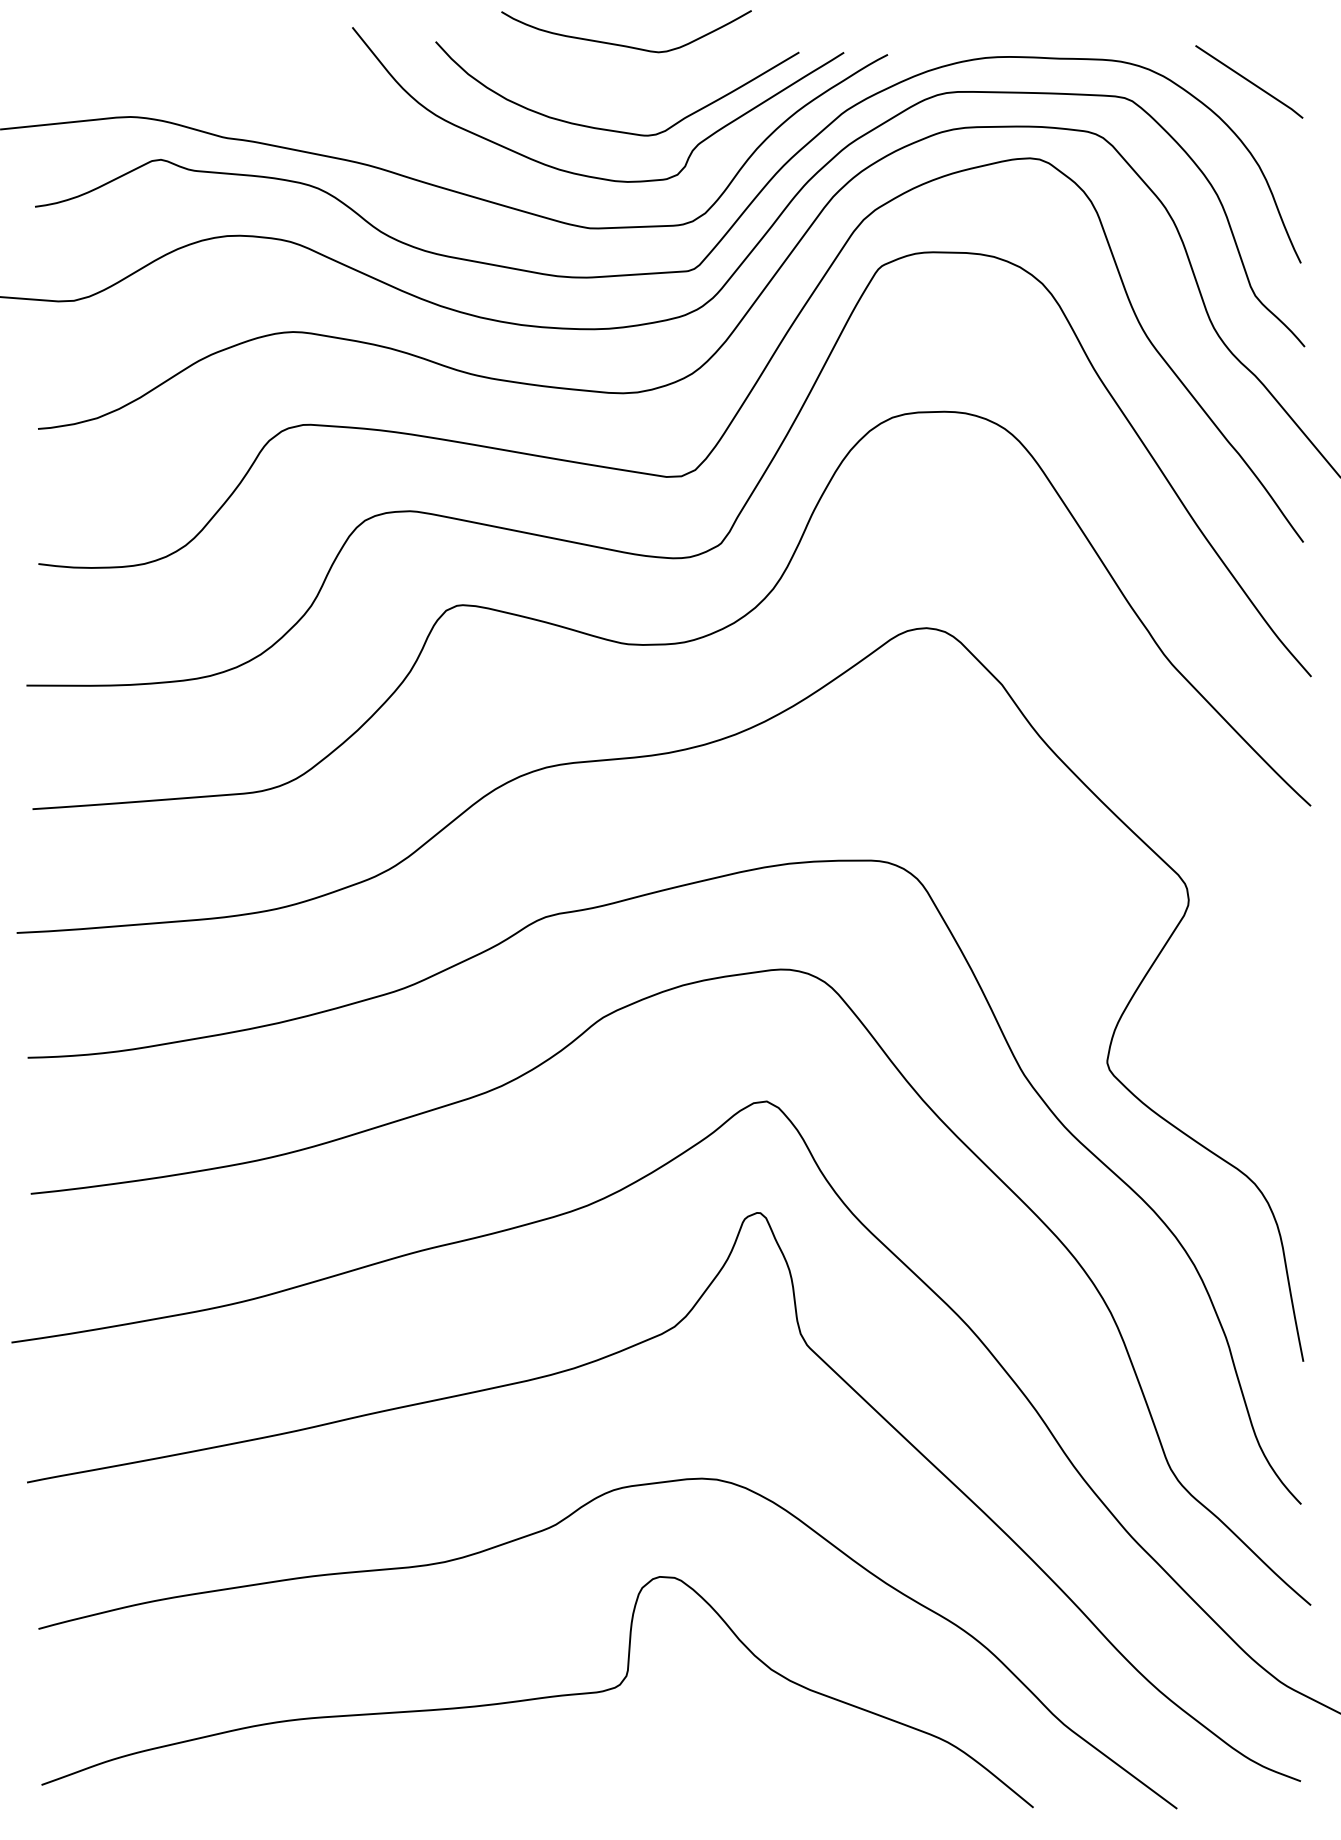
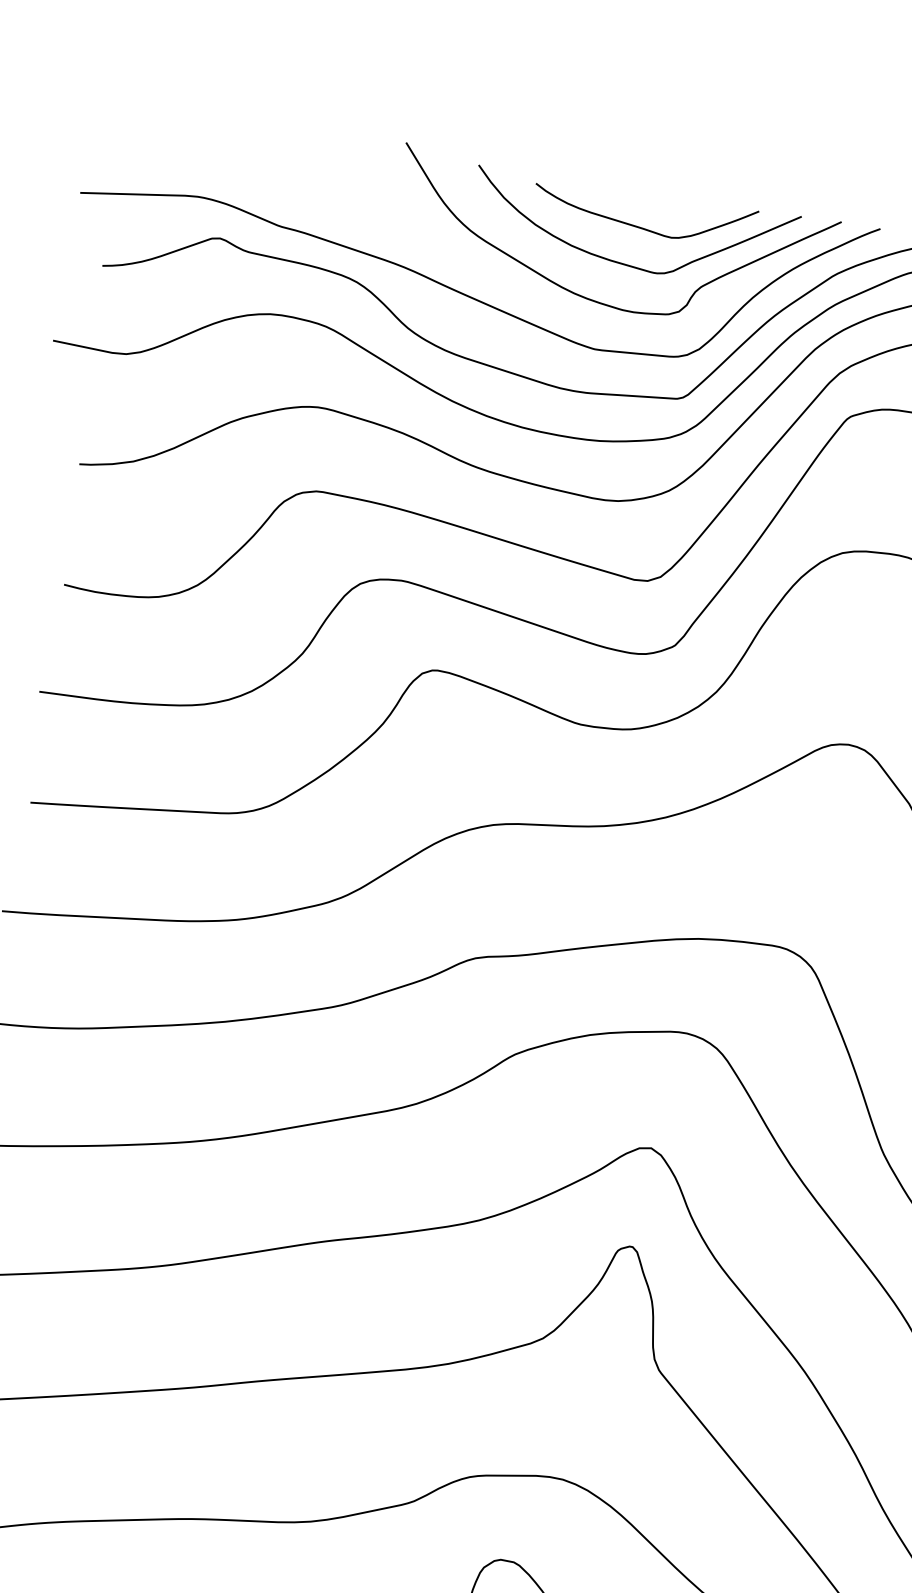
curve: (622, 44) -> (640, 226), moved

